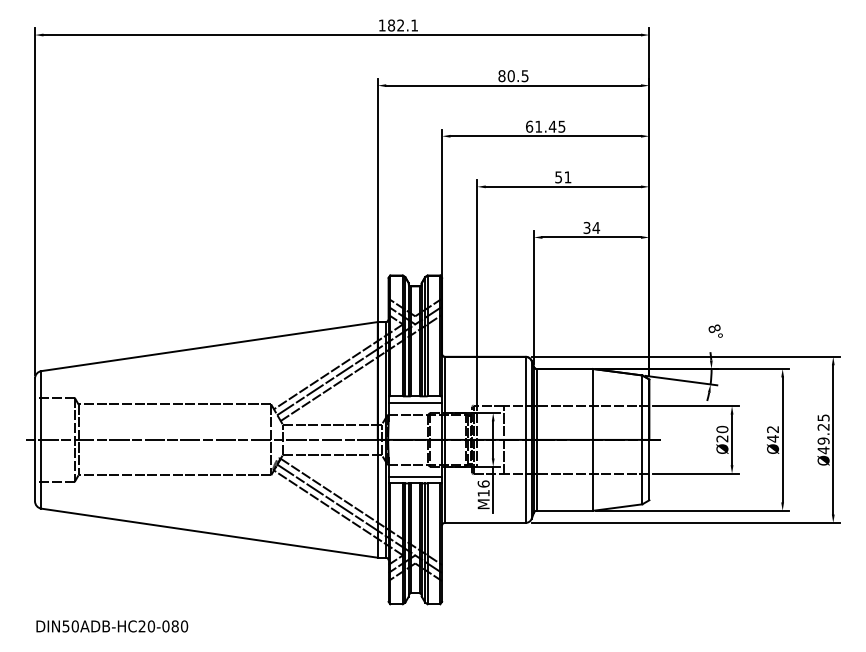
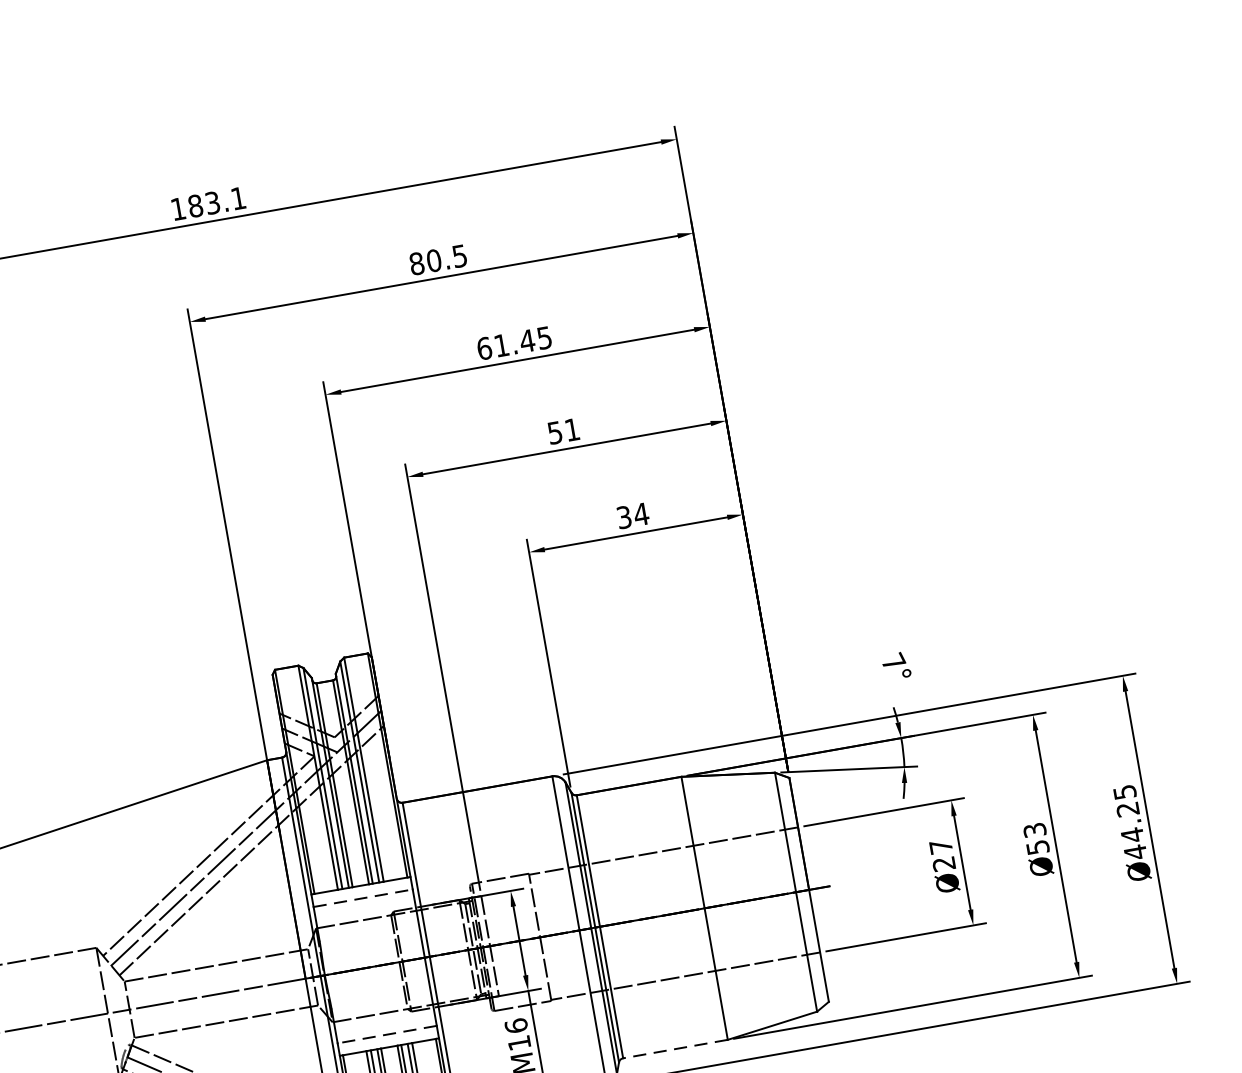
text: (400, 25) -> (212, 203), 182.1 -> 183.1
text: (714, 328) -> (893, 662), 8° -> 7°
line: (415, 403) -> (363, 898), solid -> dashed
text: (722, 429) -> (941, 846), Ø20 -> Ø27
text: (773, 434) -> (1037, 839), Ø42 -> Ø53
text: (823, 440) -> (1132, 834), Ø49.25 -> Ø44.25
line: (415, 476) -> (387, 1034), solid -> dashed
line: (564, 510) -> (674, 1048), solid -> dashed

